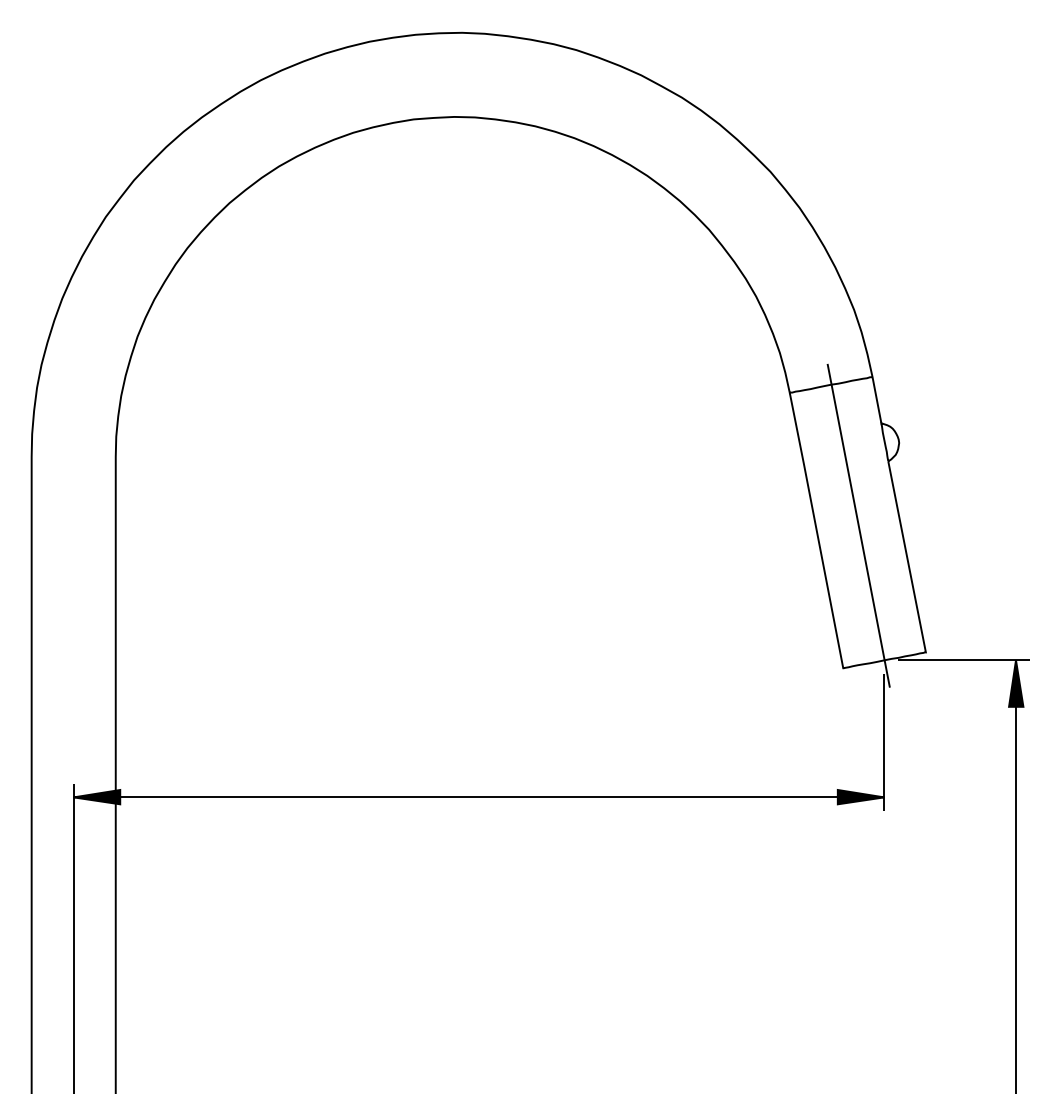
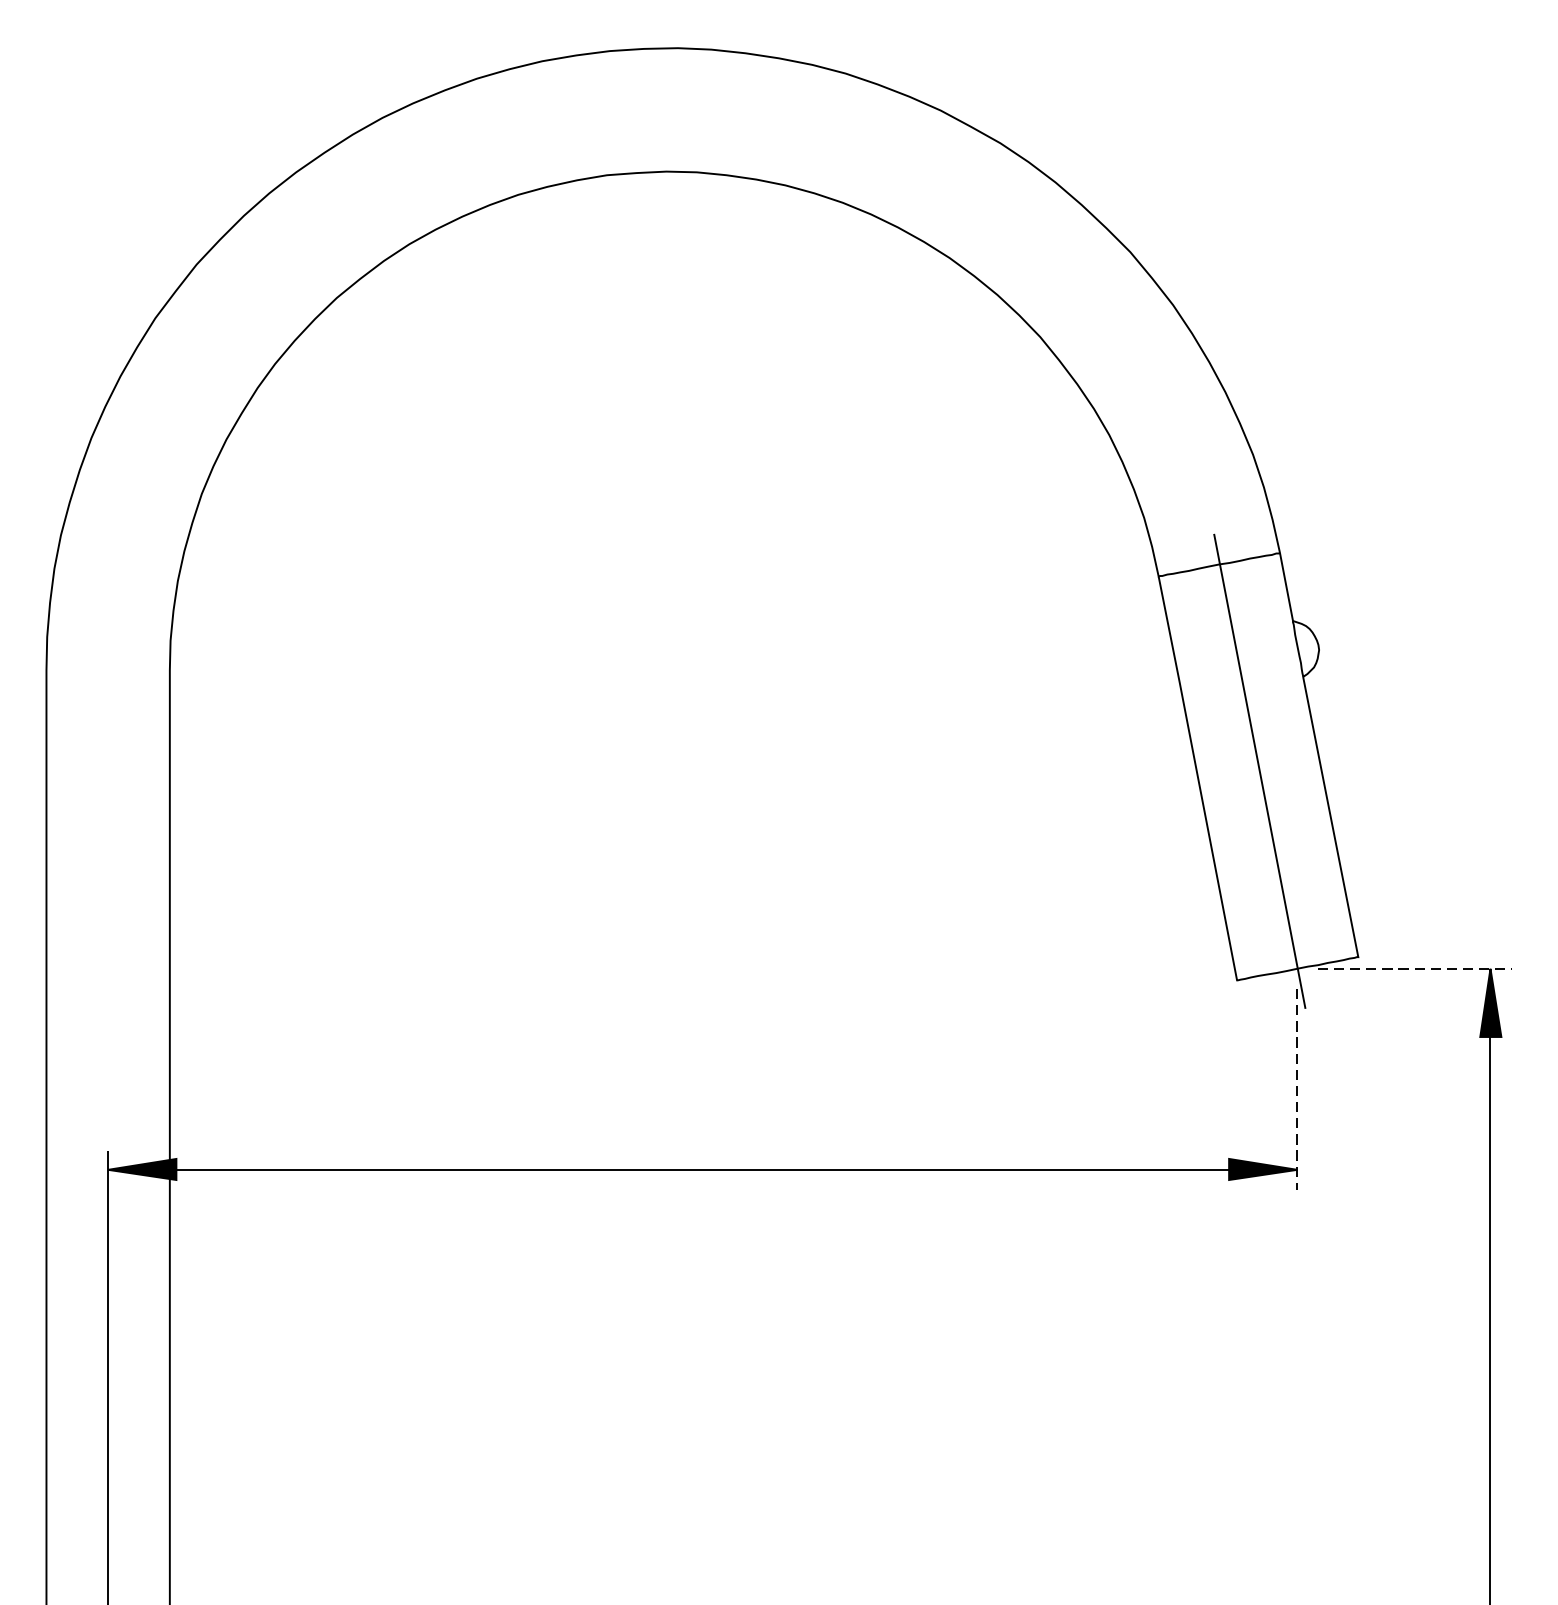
line: (964, 660) -> (1414, 969), solid -> dashed
line: (884, 742) -> (1297, 1089), solid -> dashed

